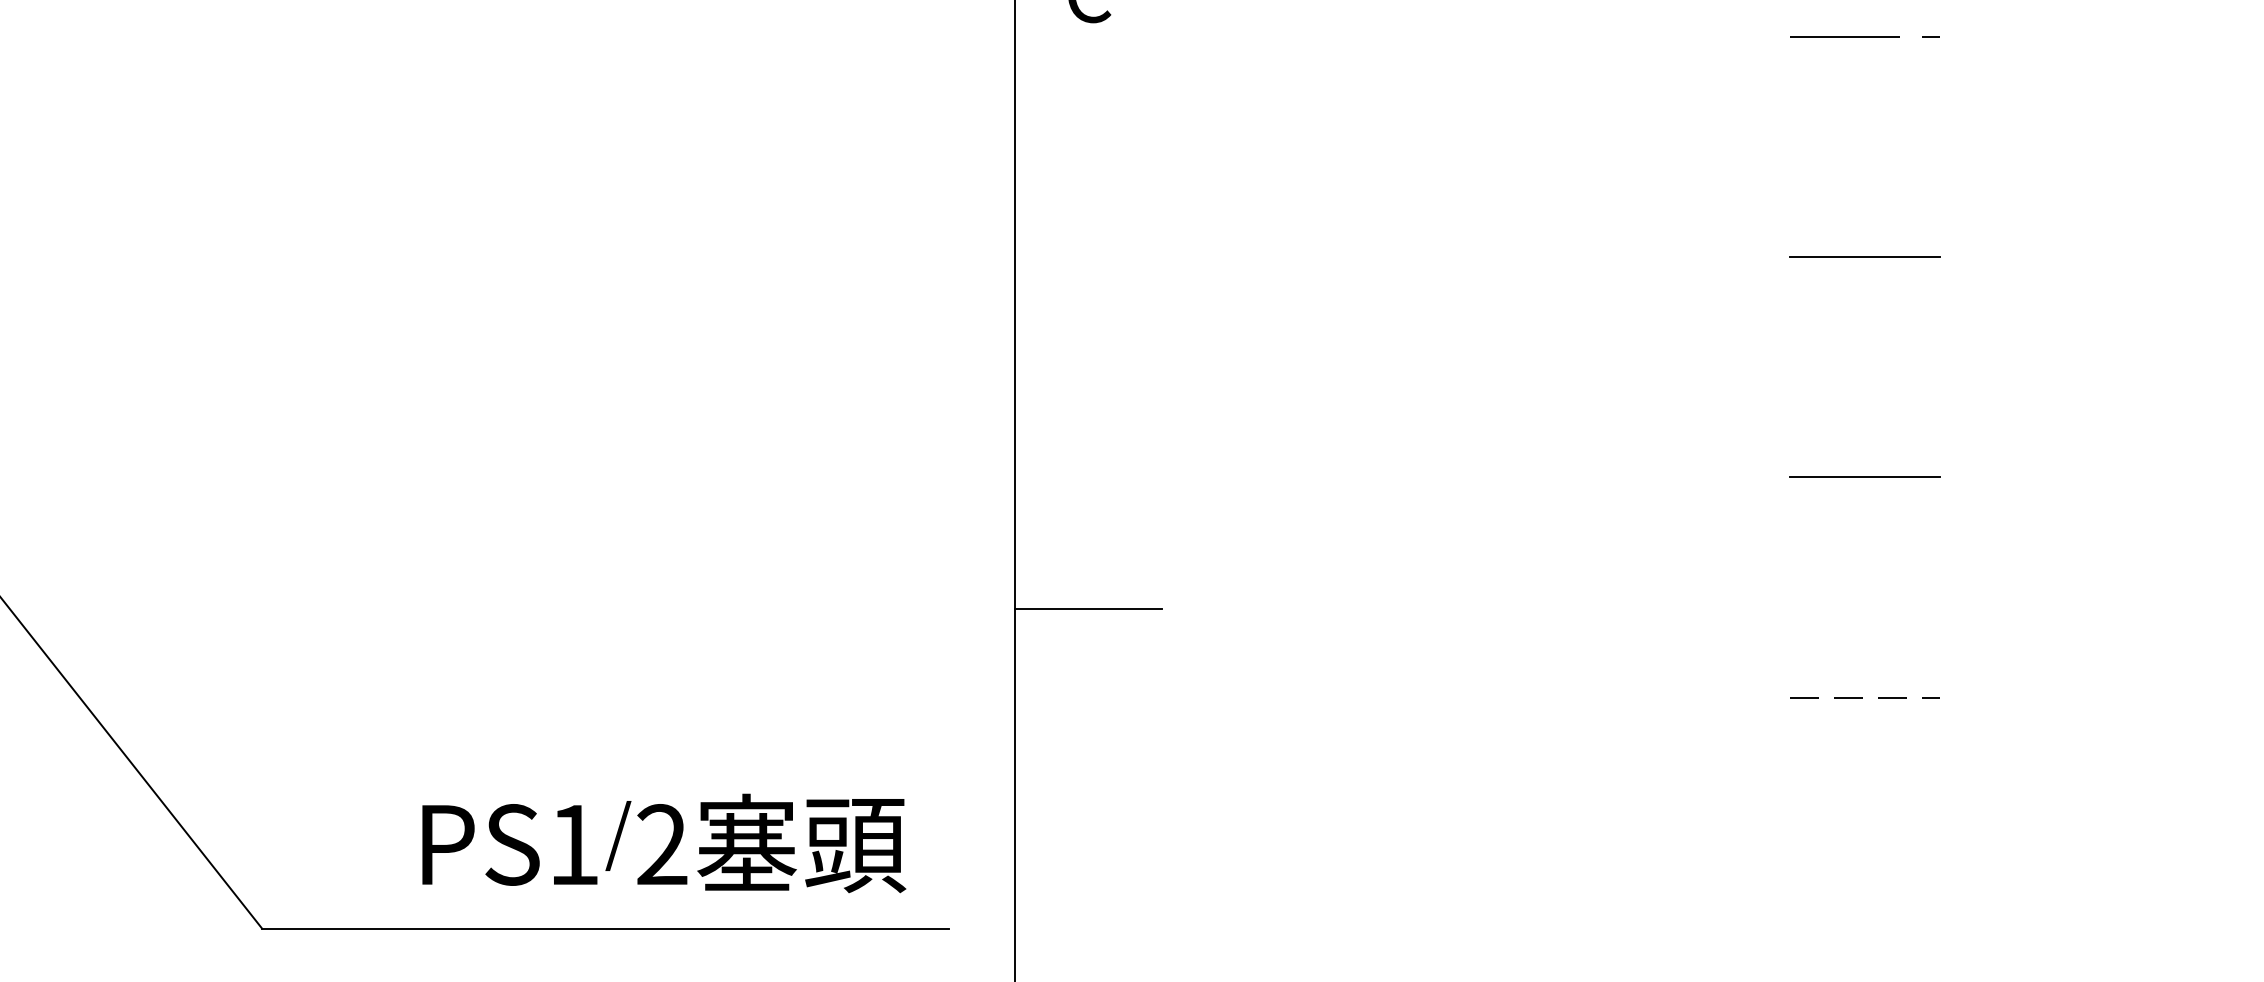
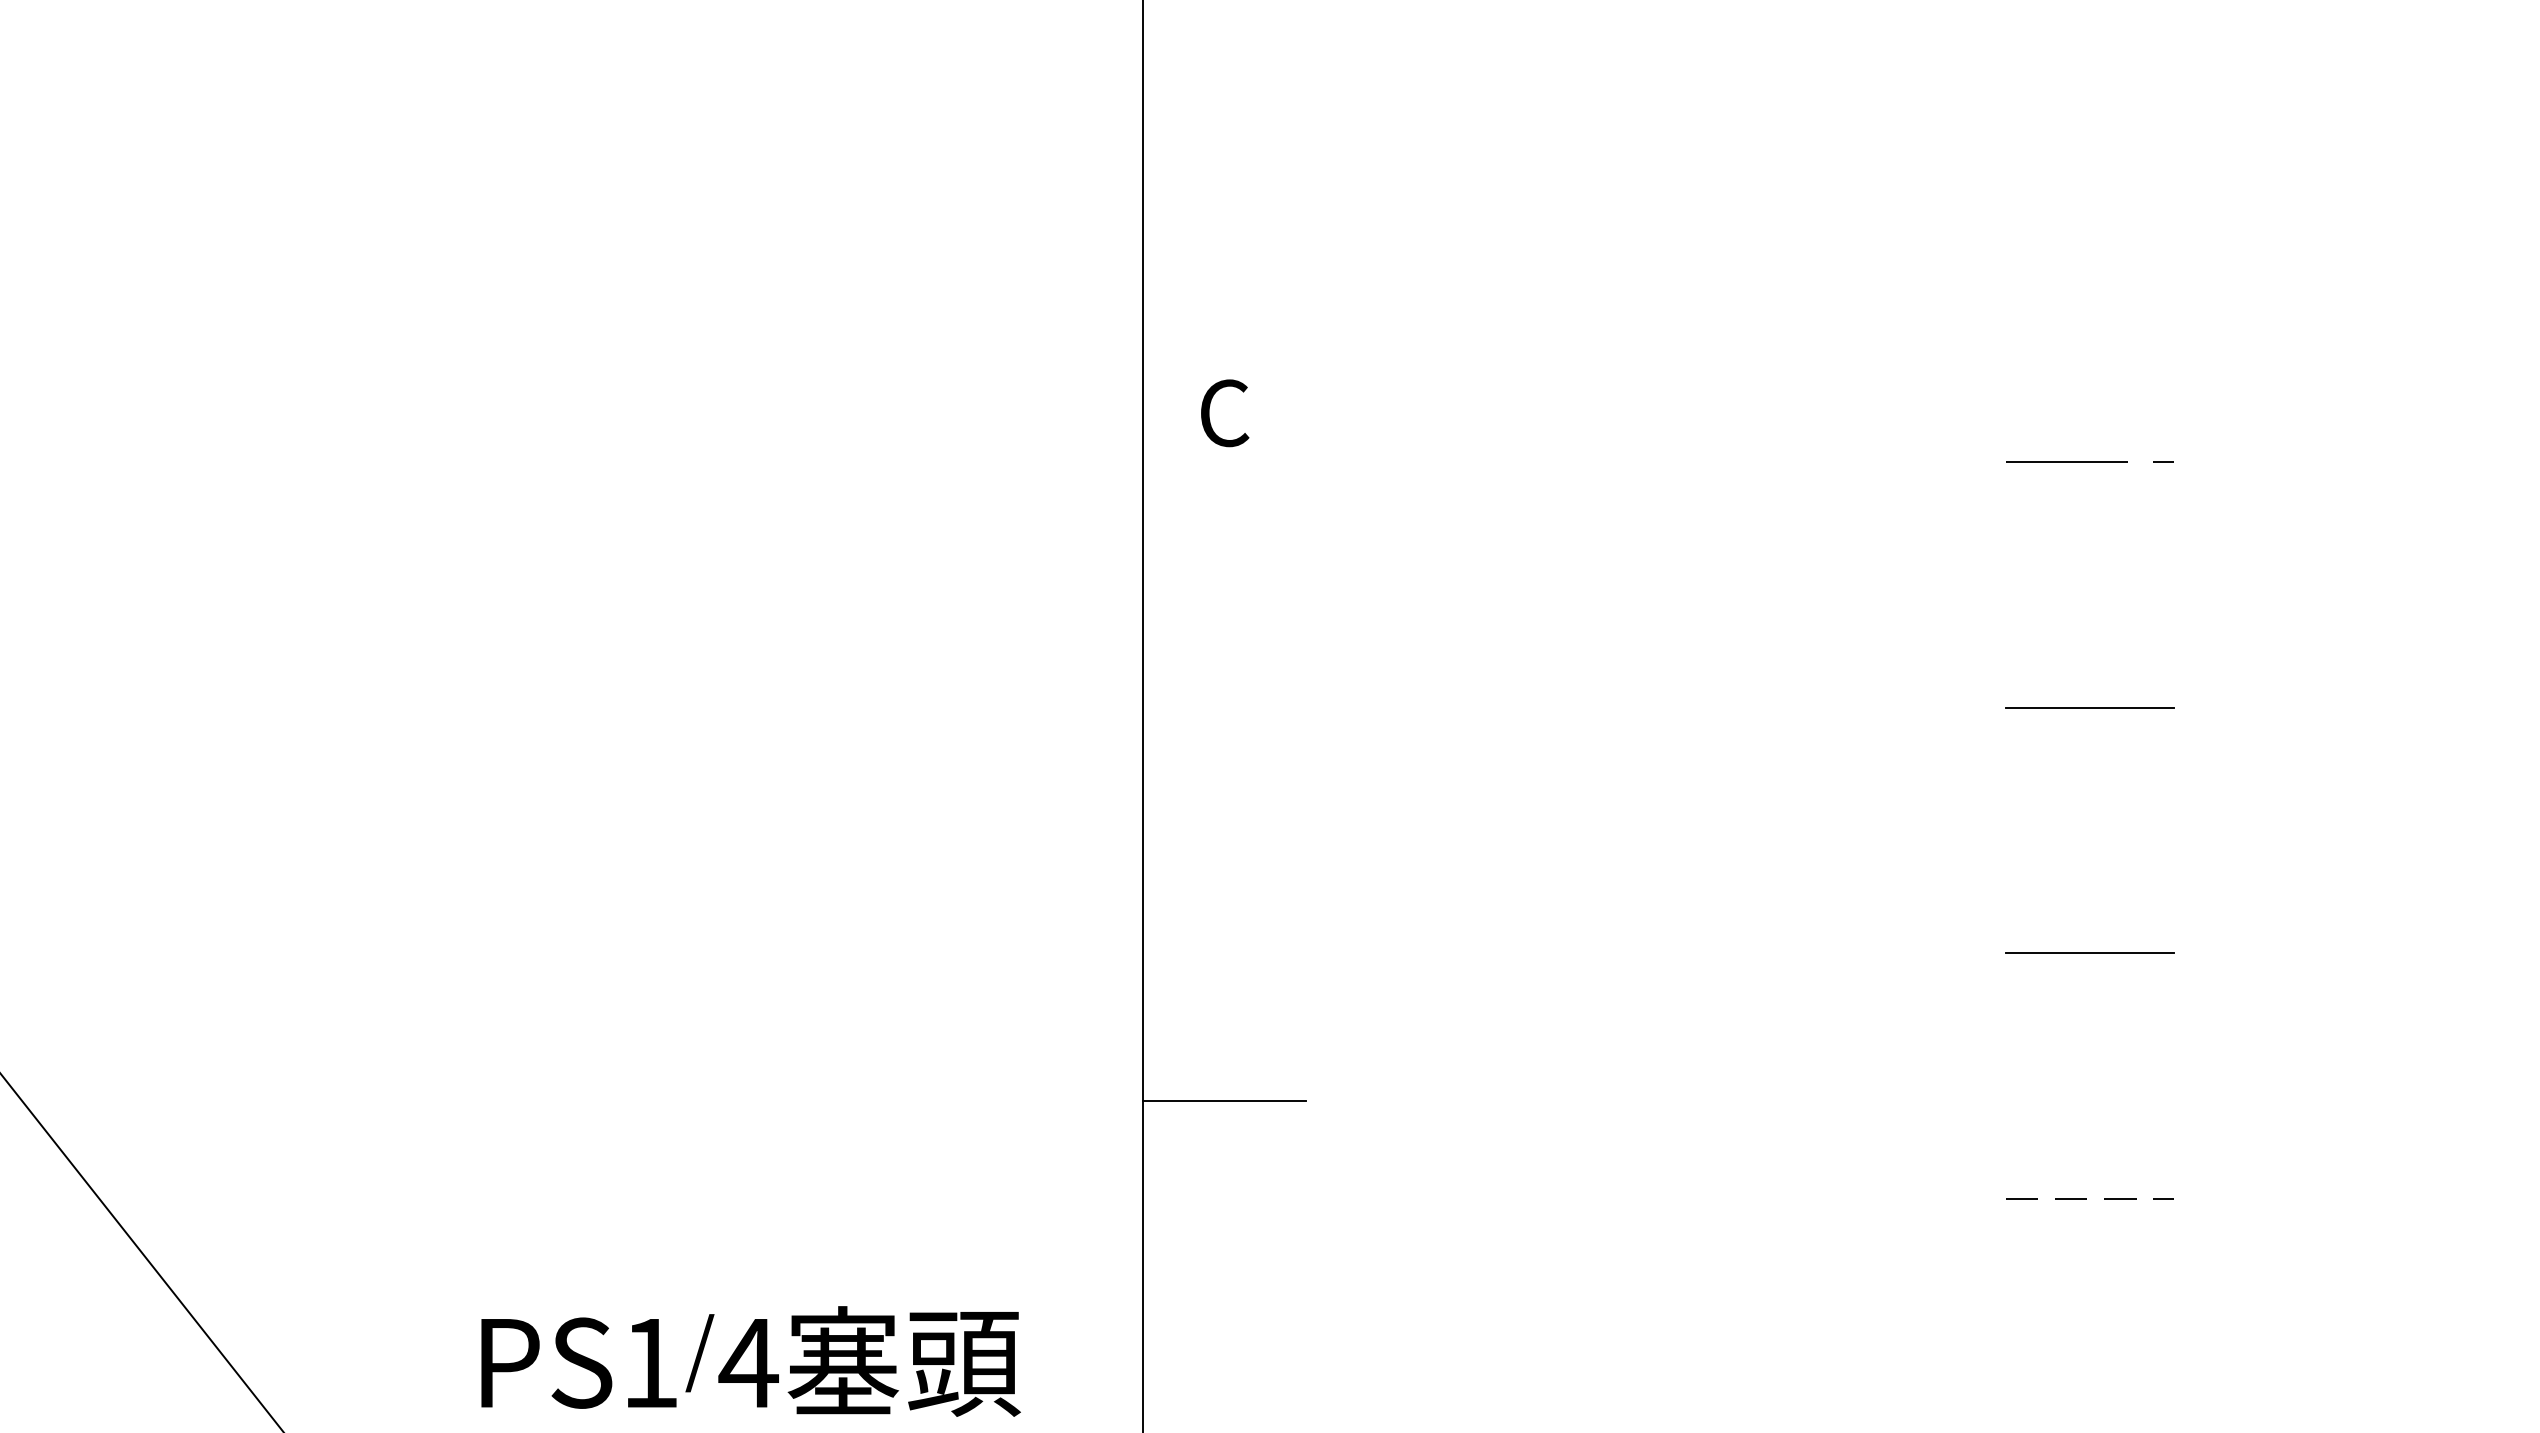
text: (661, 844) -> (748, 1362), 2 -> 4

